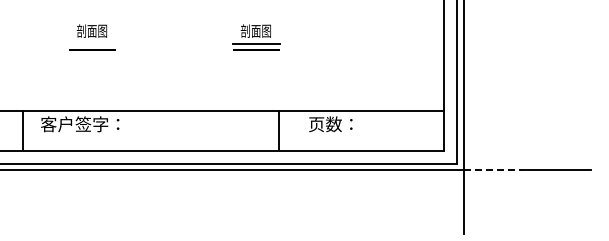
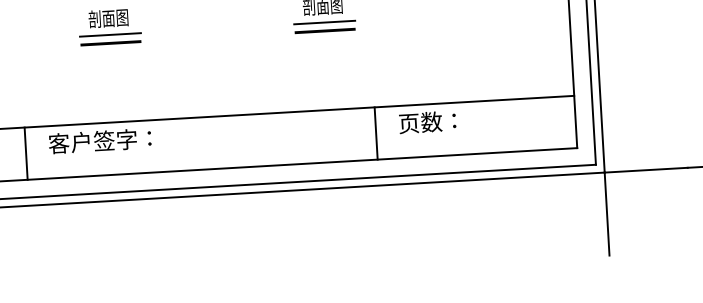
line: (92, 43) -> (110, 34), added
line: (279, 130) -> (376, 133), moved
line: (495, 170) -> (646, 170), dashed -> solid

